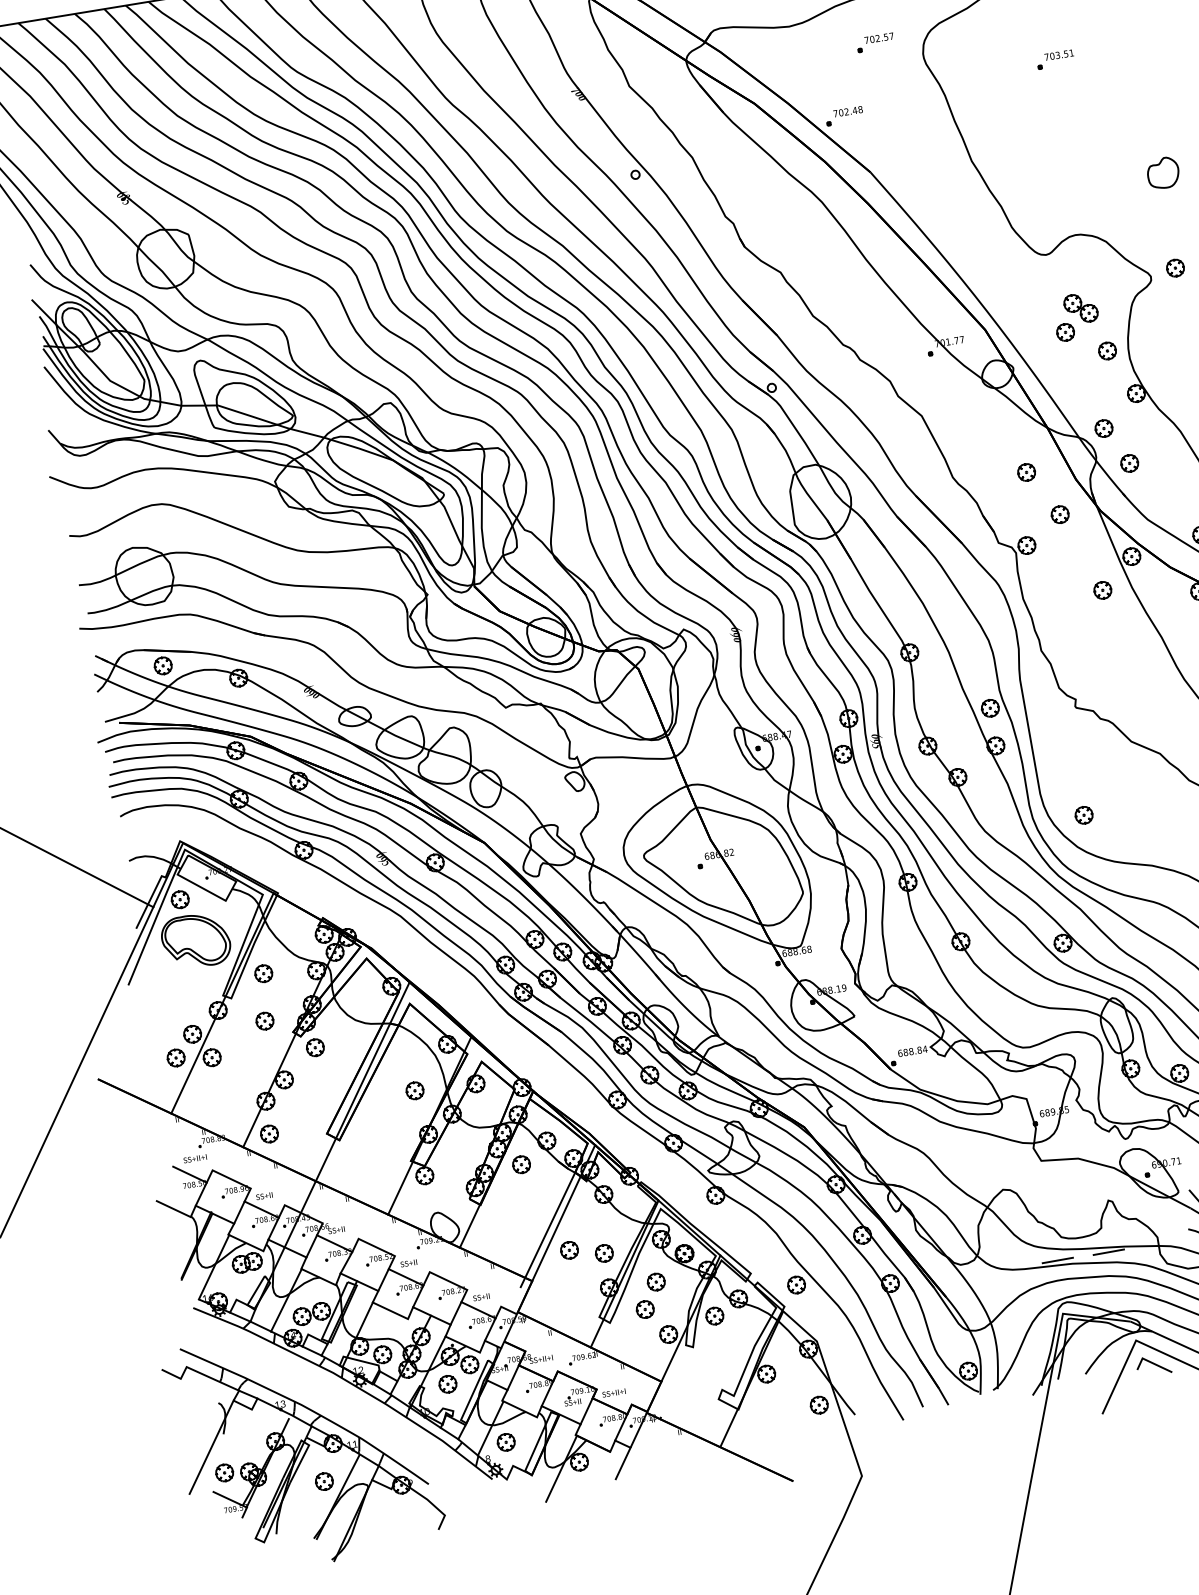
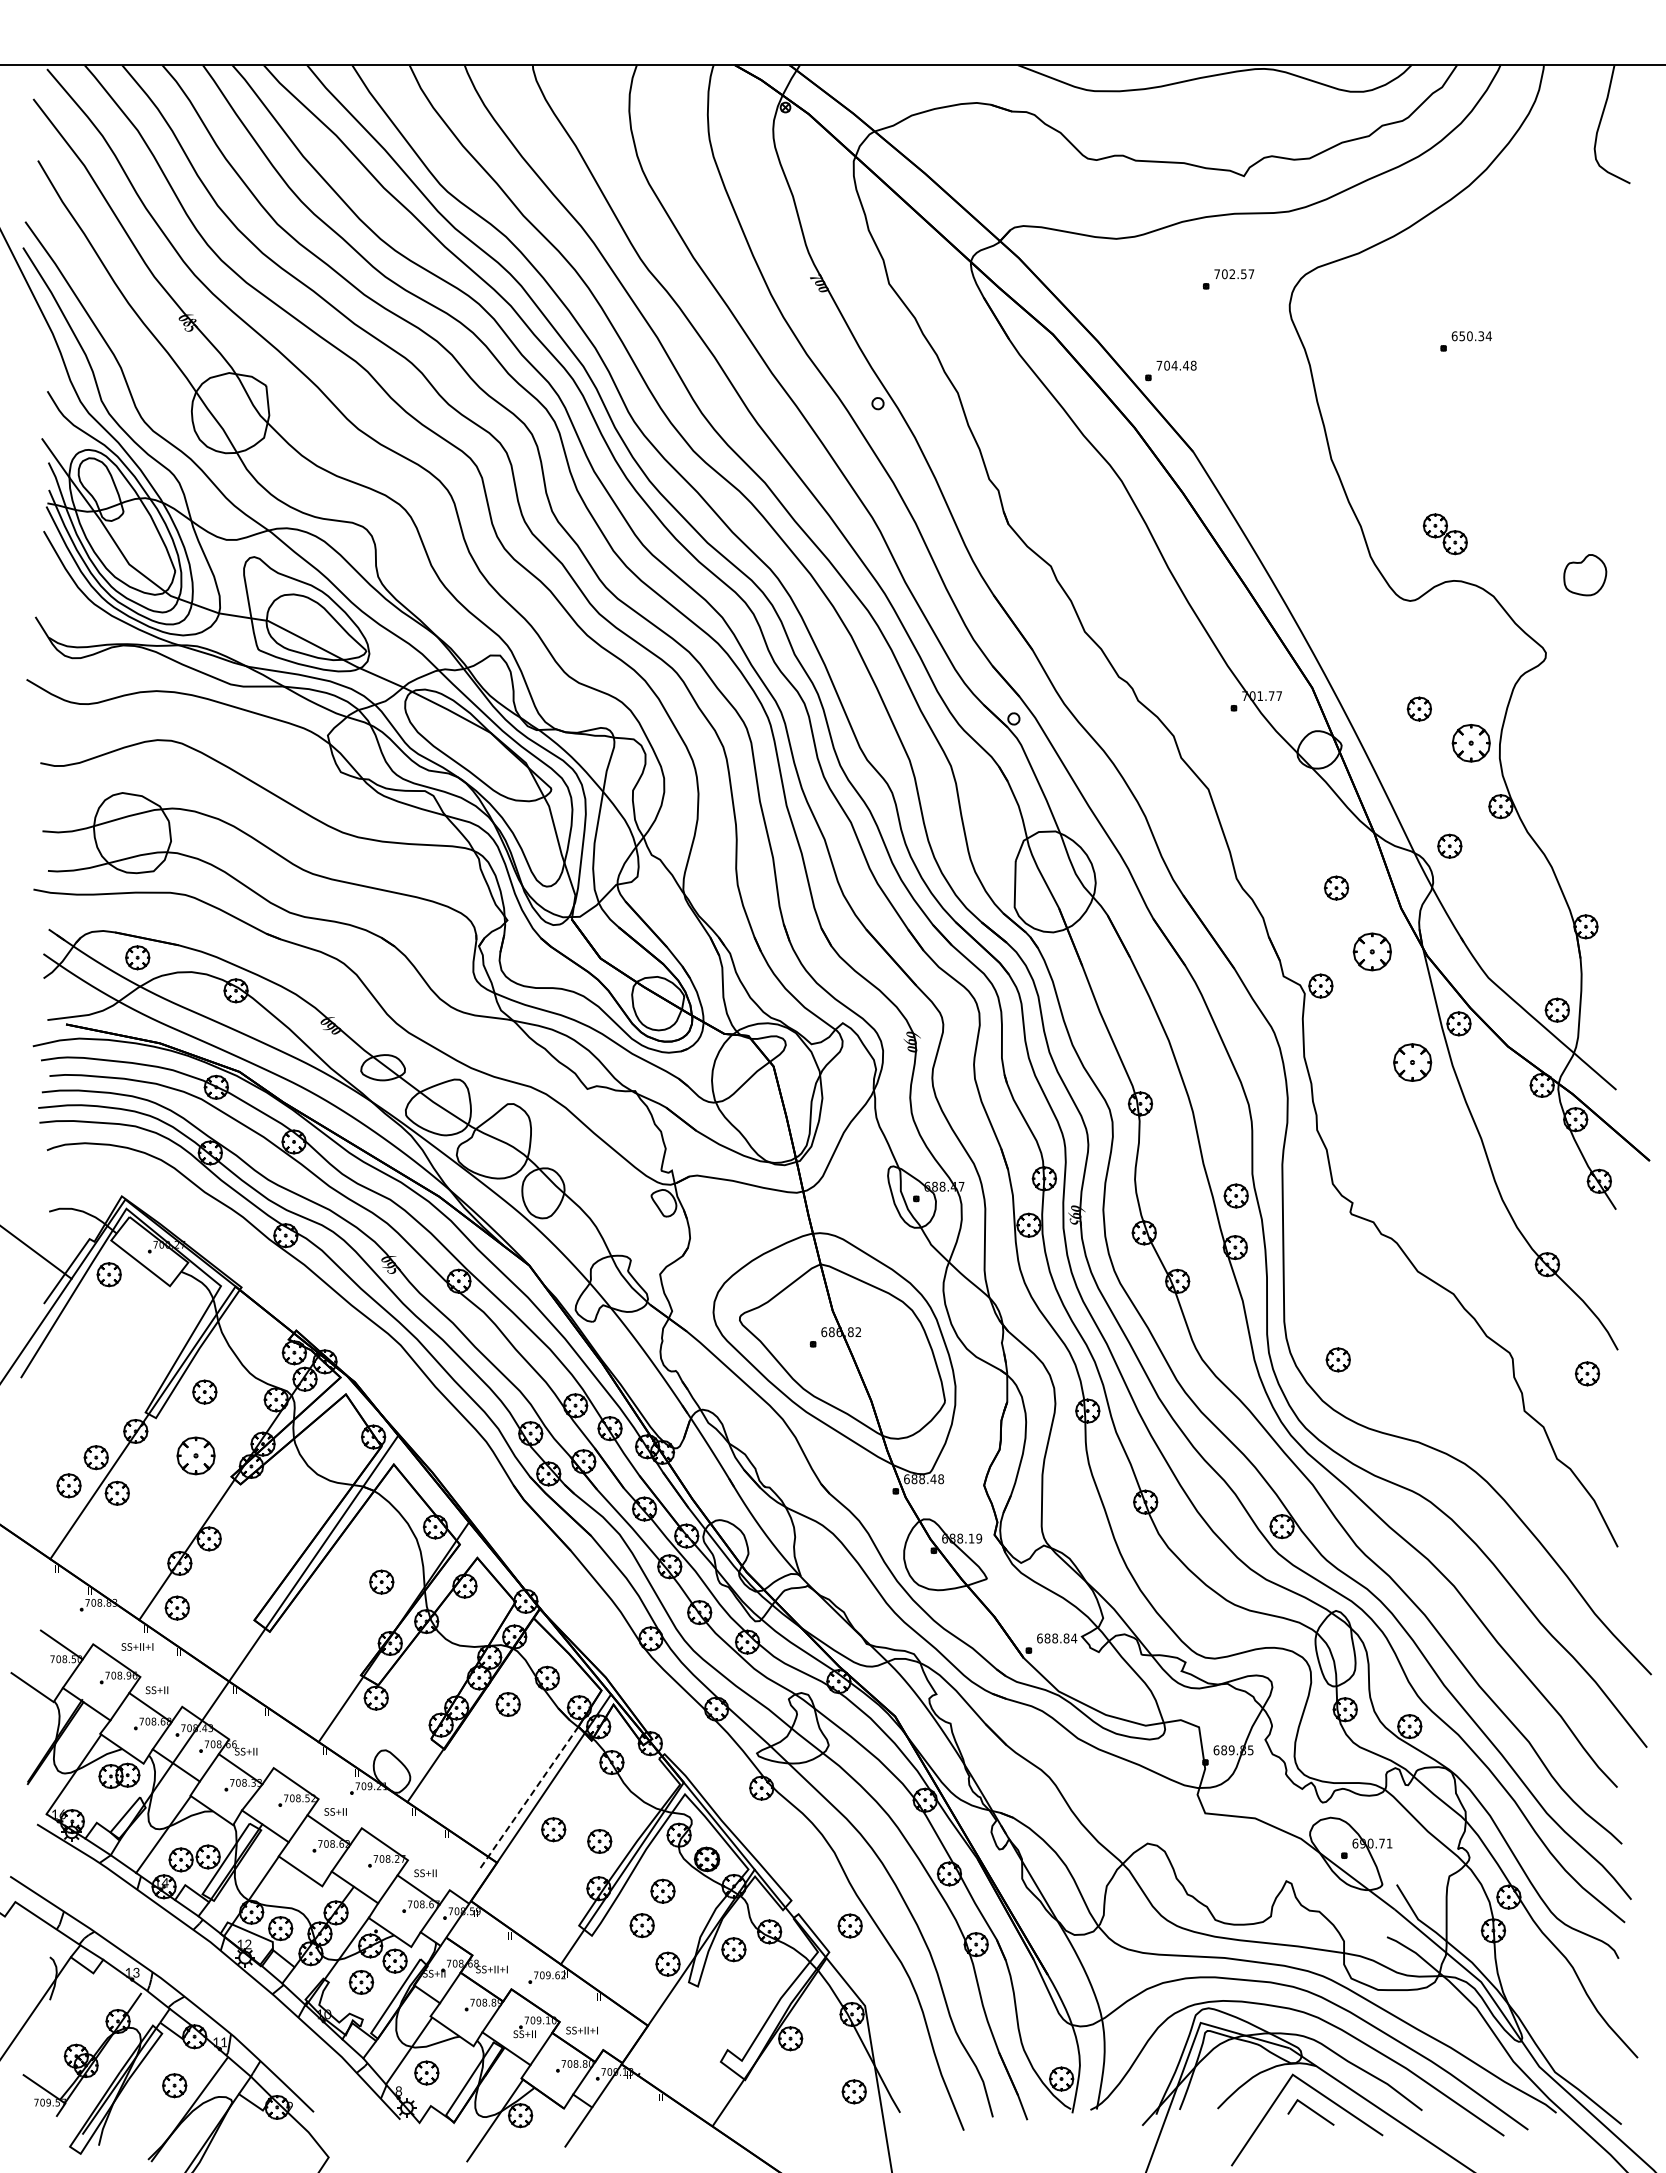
text: (1059, 55) -> (1471, 336), 703.51 -> 650.34
text: (846, 111) -> (1174, 365), 702.48 -> 704.48
part: (1163, 173) -> (1585, 575), moved
part: (1175, 267) -> (1580, 646), removed
part: (1080, 308) -> (1444, 534), moved
part: (1107, 350) -> (1471, 742), size x1.6
part: (1129, 463) -> (1476, 898), removed
part: (1059, 514) -> (1371, 951), size x1.6
part: (1102, 590) -> (1412, 1062), size x1.6
part: (196, 941) -> (121, 1333), removed
text: (803, 950) -> (933, 1479), 688.68 -> 688.48
part: (264, 1020) -> (195, 1455), size x1.6
part: (315, 1047) -> (257, 1502), removed
text: (195, 1158) -> (137, 1646), moved
line: (548, 1229) -> (529, 1797), solid -> dashed
line: (1108, 1252) -> (1275, 1950), removed
line: (1057, 1260) -> (1205, 1950), removed
part: (224, 1472) -> (42, 2051), removed

